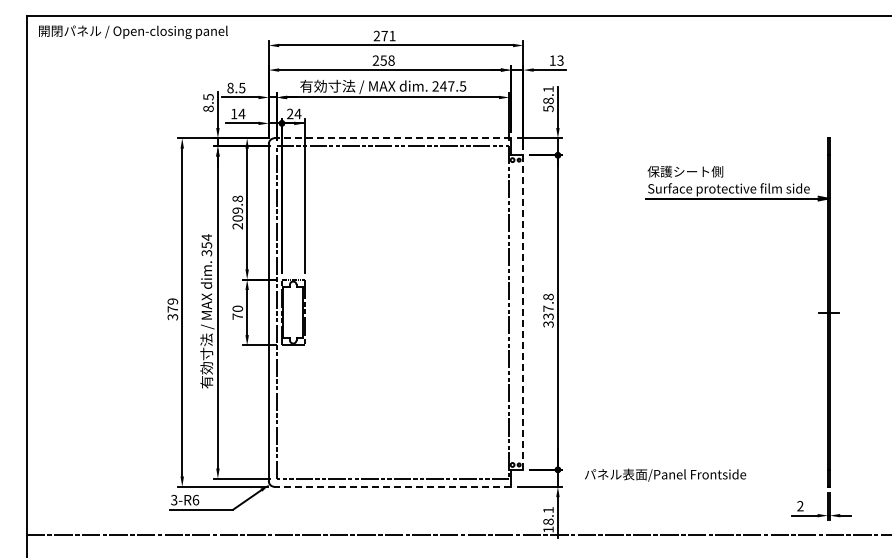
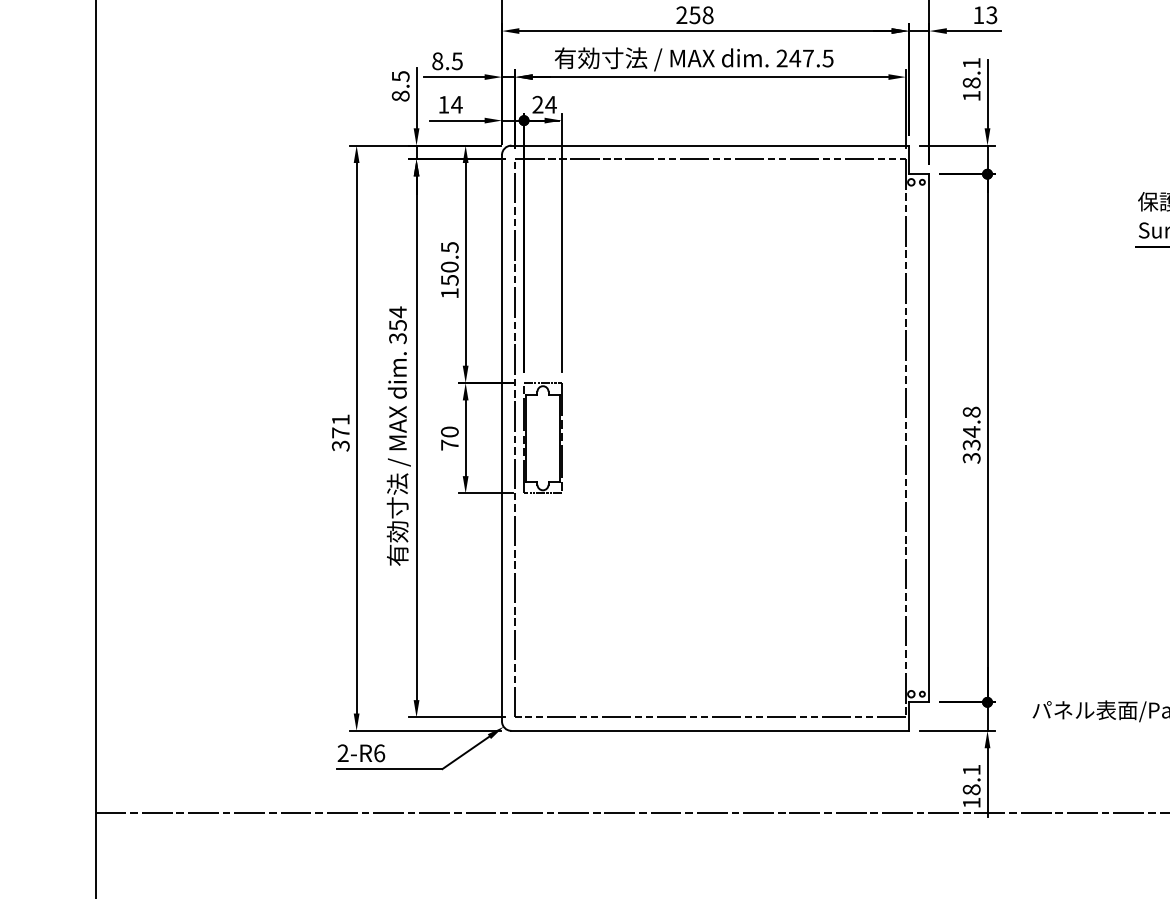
text: (548, 108) -> (971, 95), 58.1 -> 18.1
line: (392, 138) -> (709, 145), dashed -> solid
text: (237, 212) -> (449, 270), 209.8 -> 150.5
text: (172, 301) -> (340, 419), 379 -> 371
text: (548, 308) -> (971, 431), 337.8 -> 334.8
line: (523, 312) -> (929, 438), dashed -> solid
line: (392, 486) -> (709, 730), dashed -> solid
text: (174, 500) -> (343, 753), 3-R6 -> 2-R6

